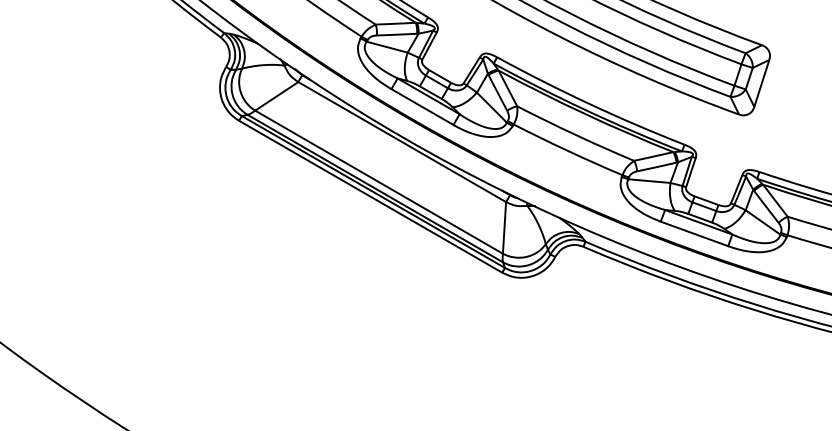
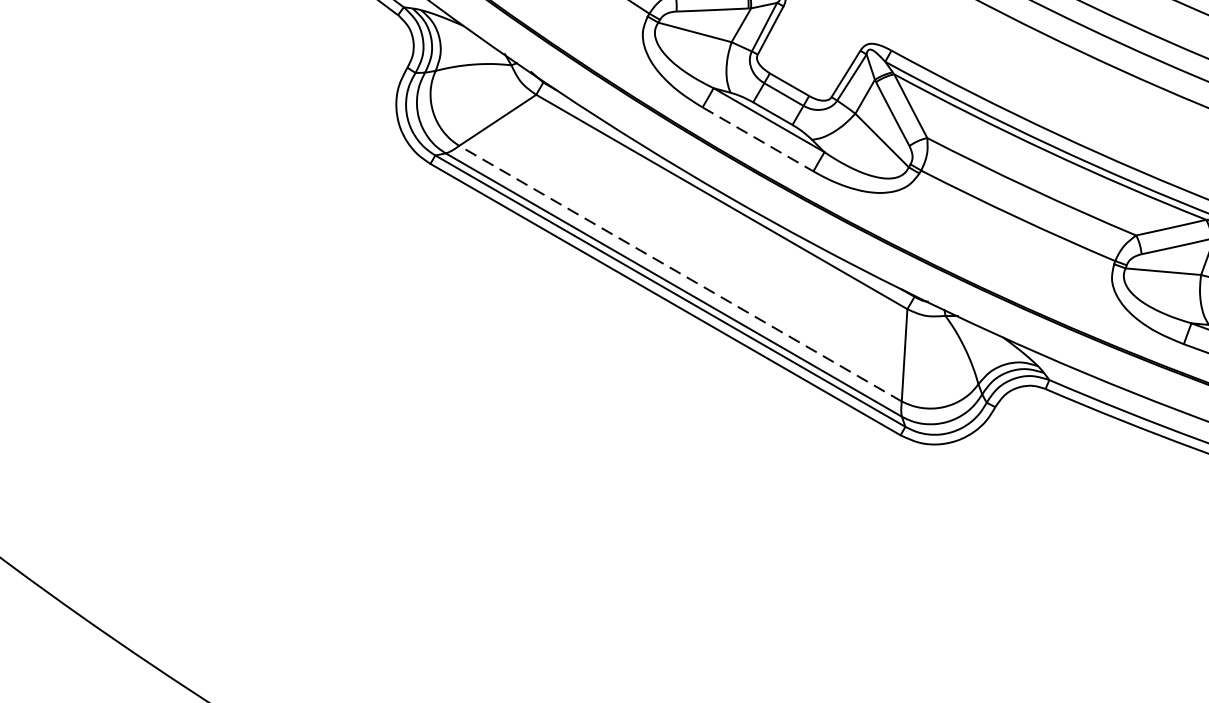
line: (422, 107) -> (758, 140), solid -> dashed
line: (378, 181) -> (679, 272), solid -> dashed

